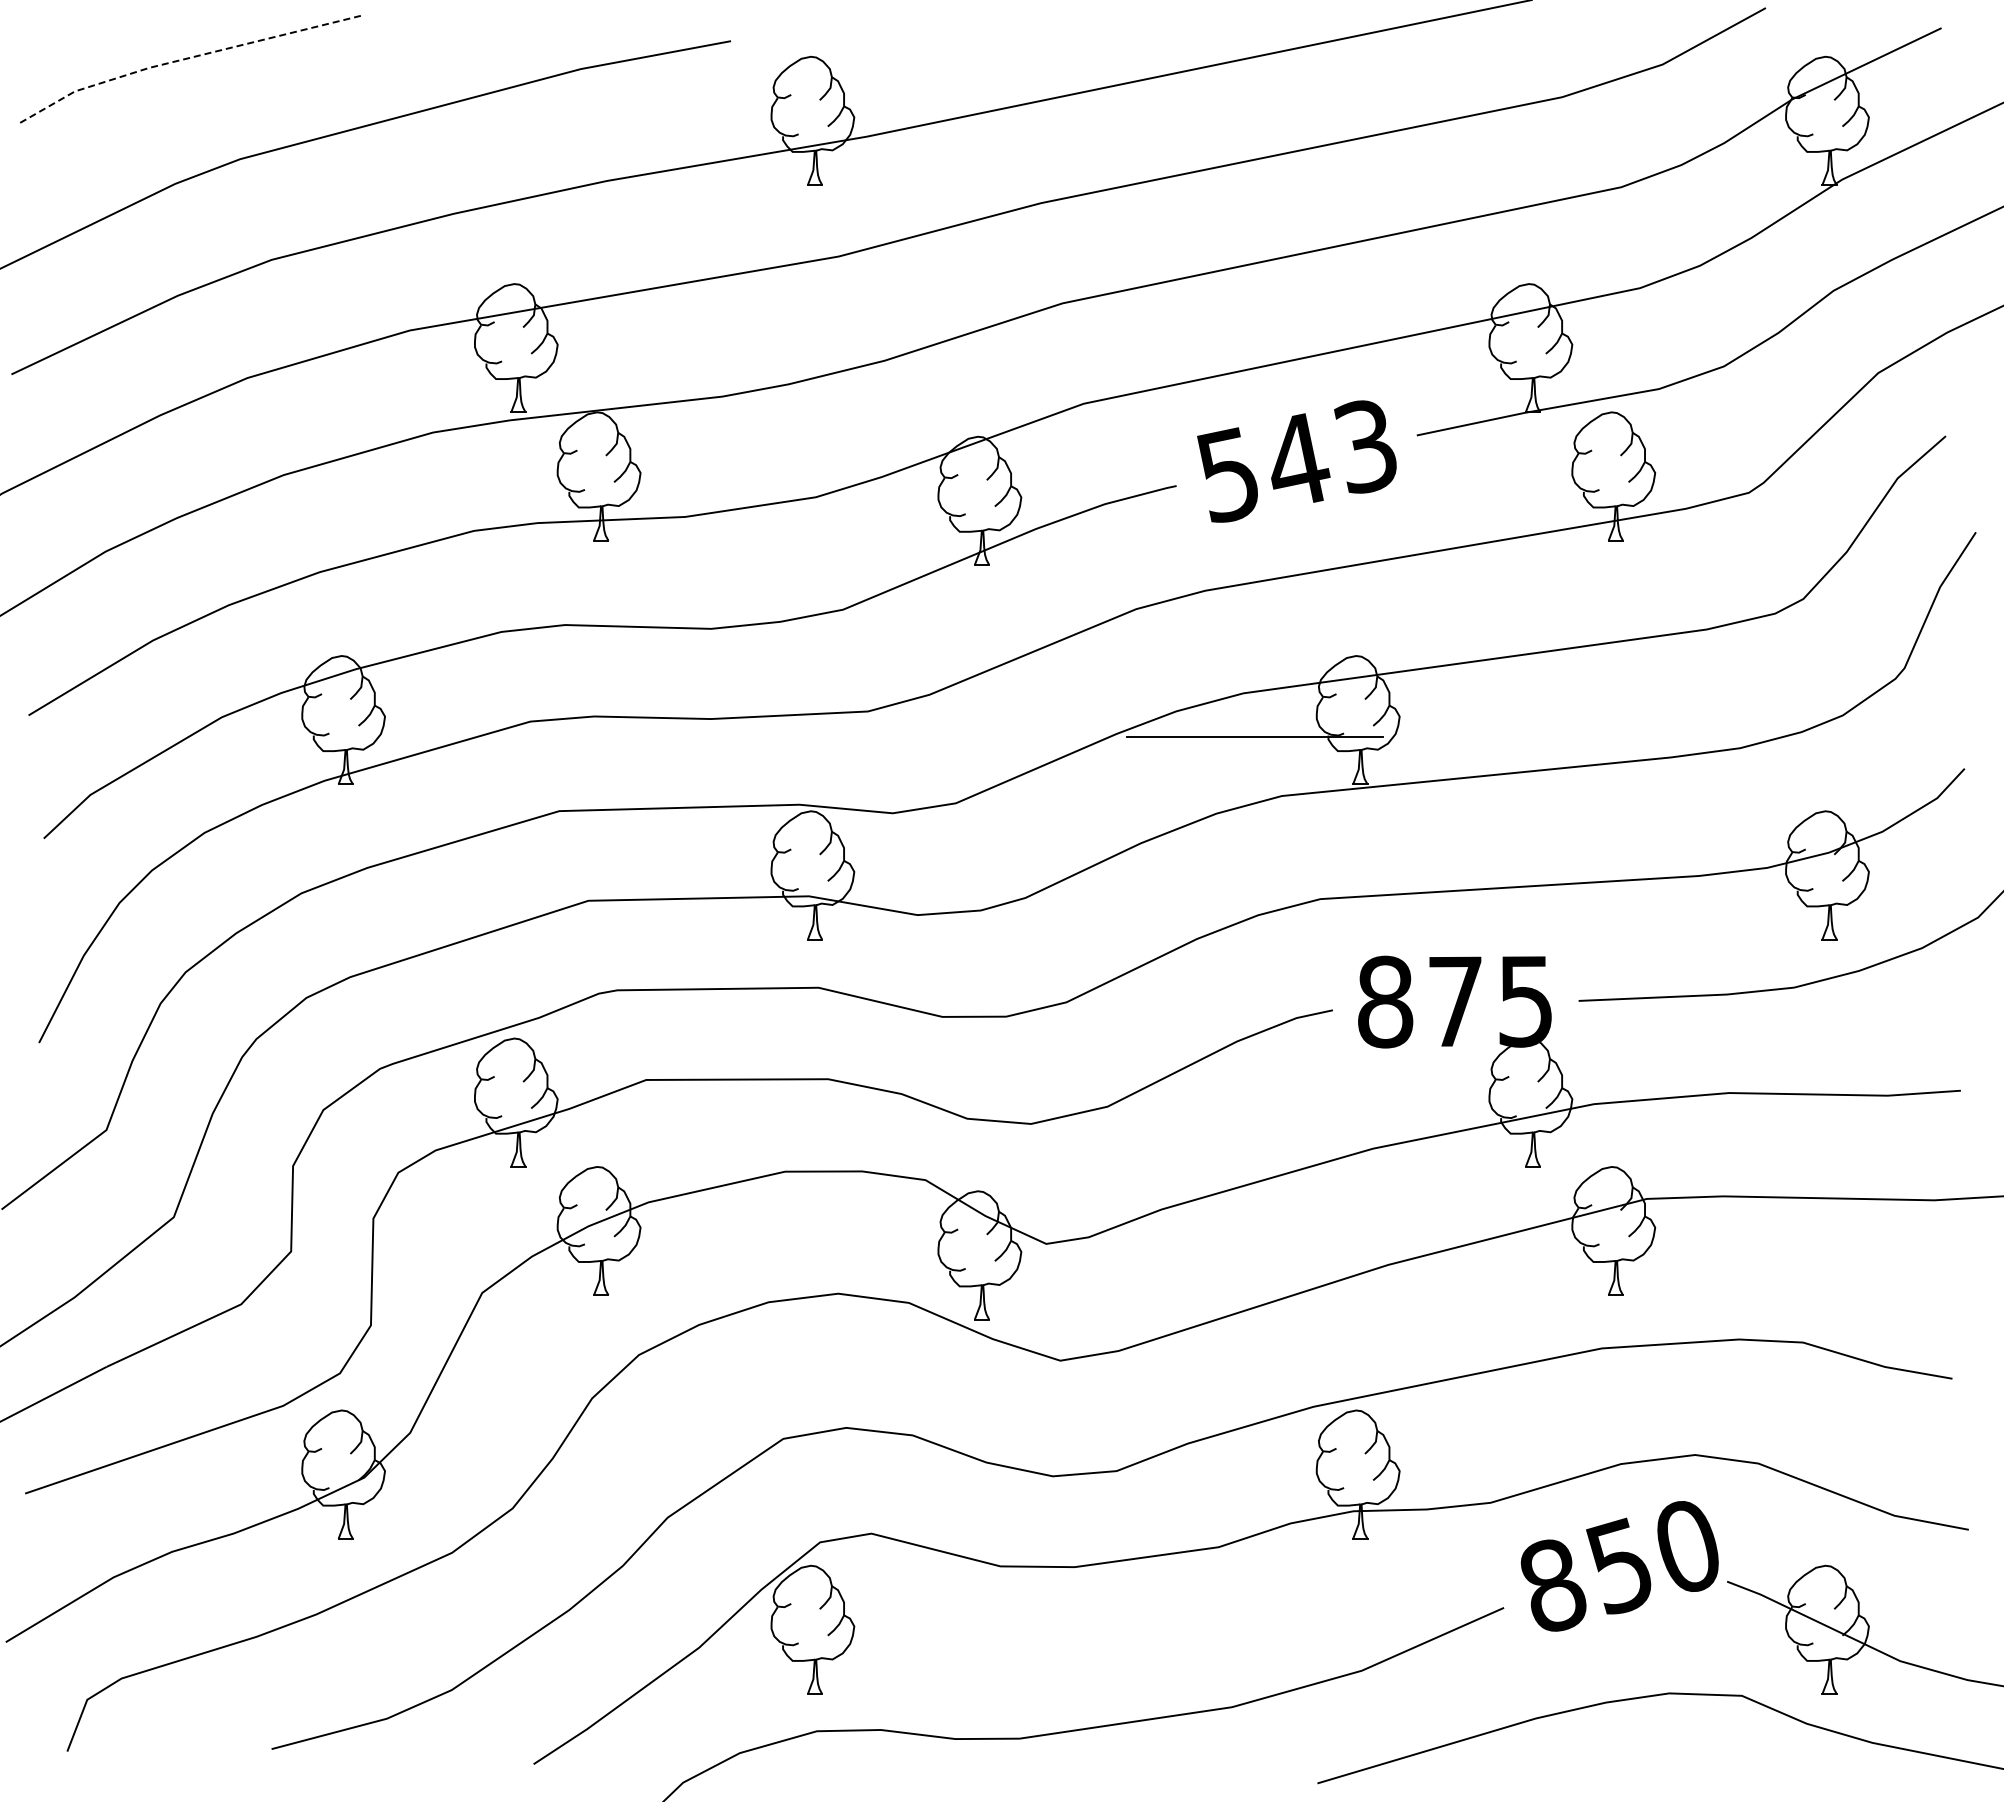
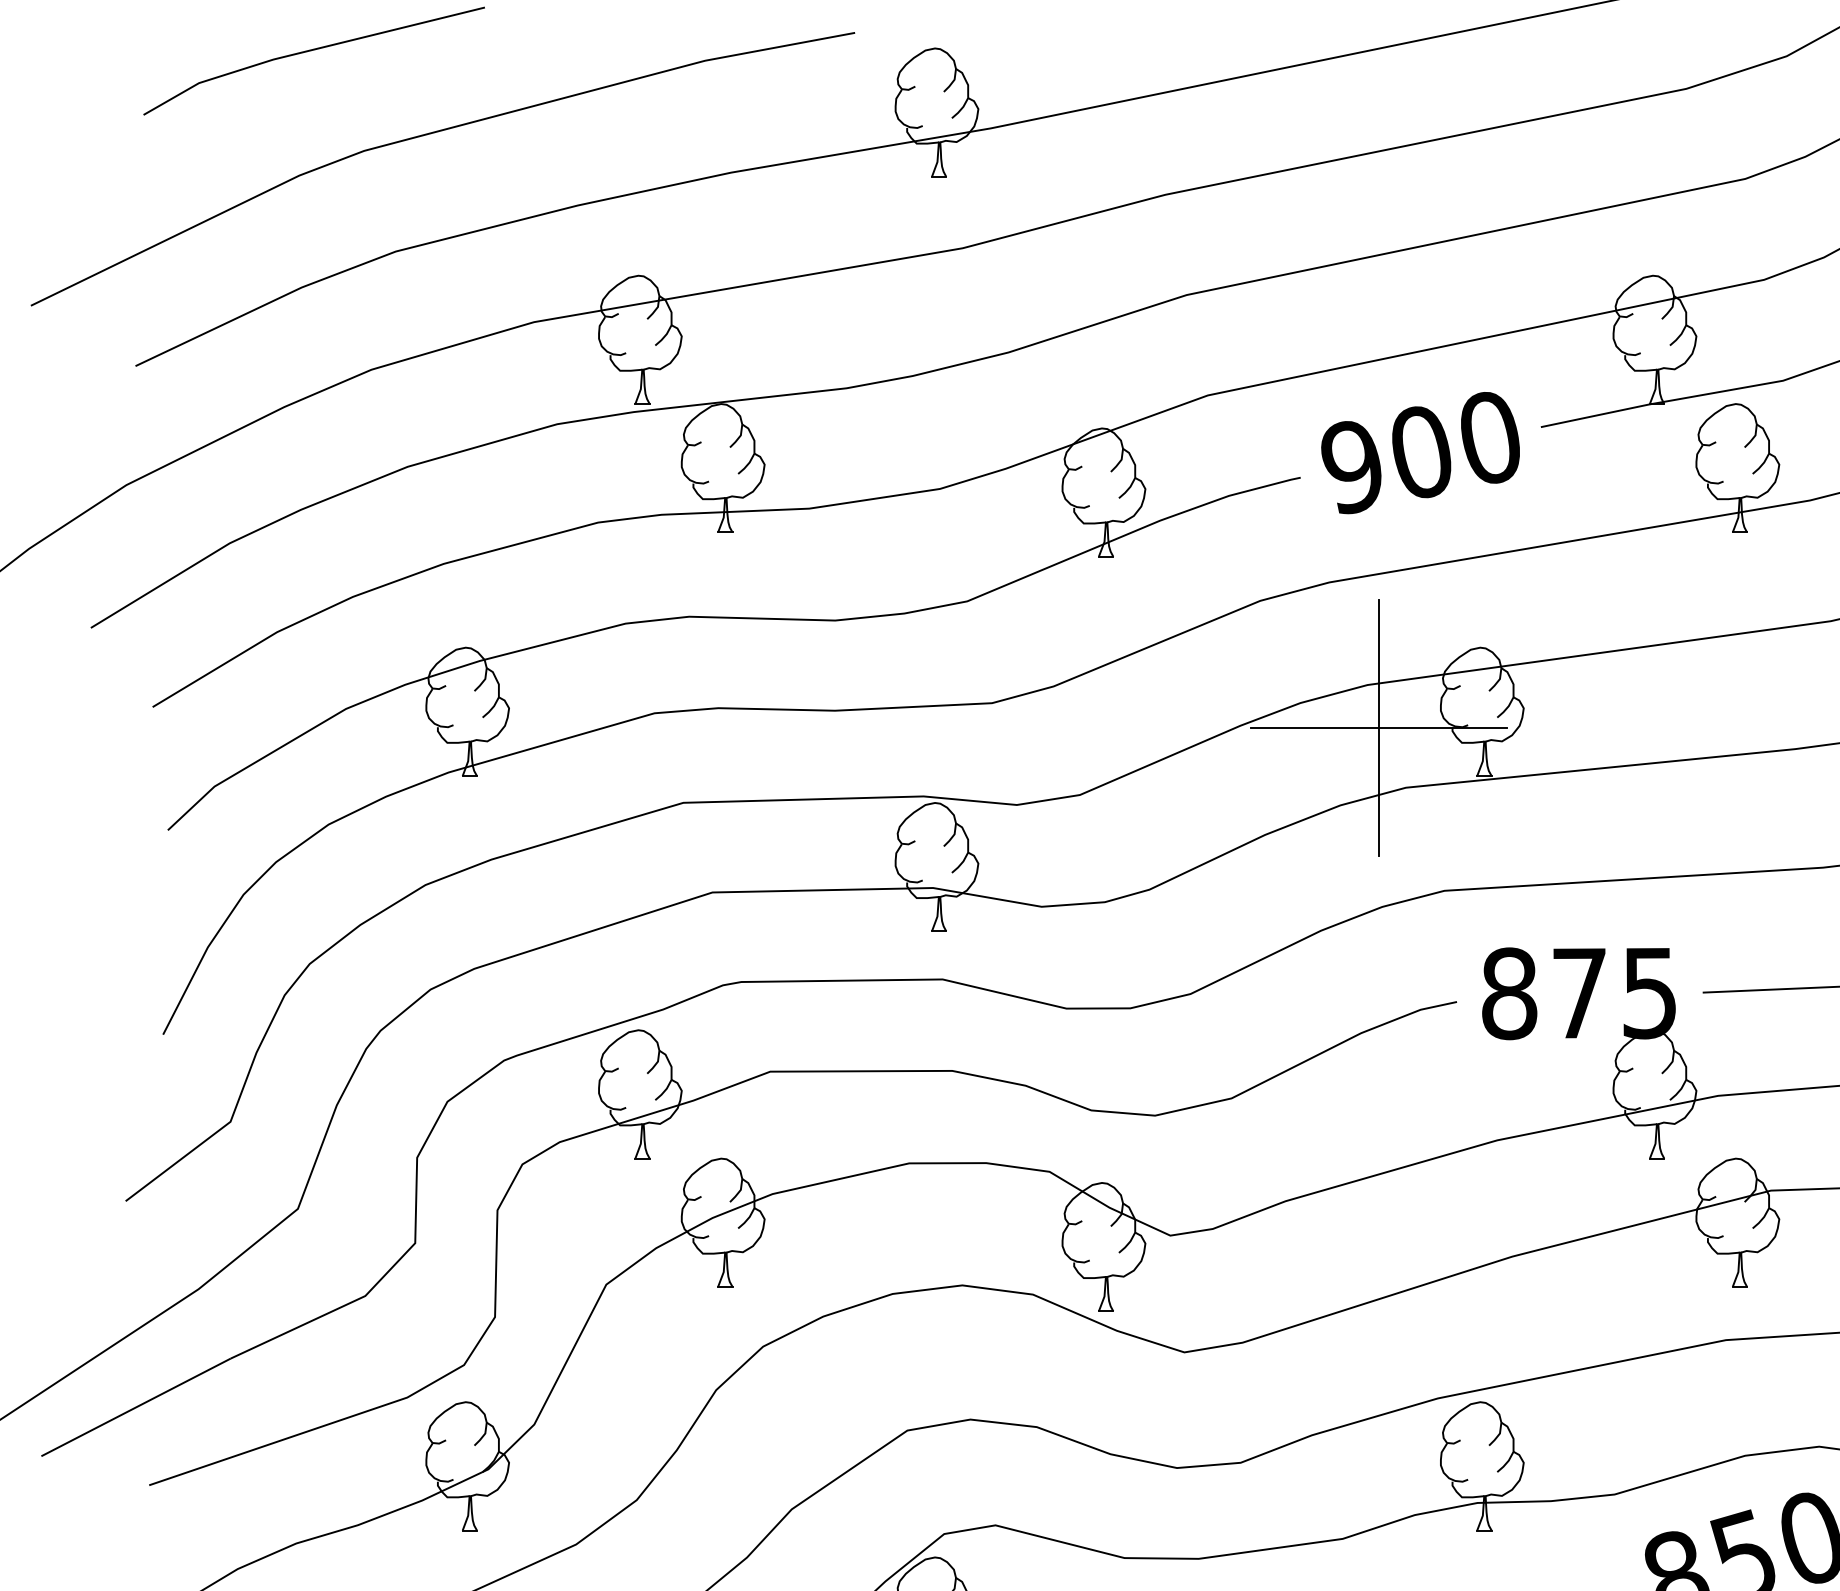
line: (185, 59) -> (309, 51), dashed -> solid
text: (1296, 461) -> (1420, 453), 543 -> 900
line: (1255, 736) -> (1379, 728), added

